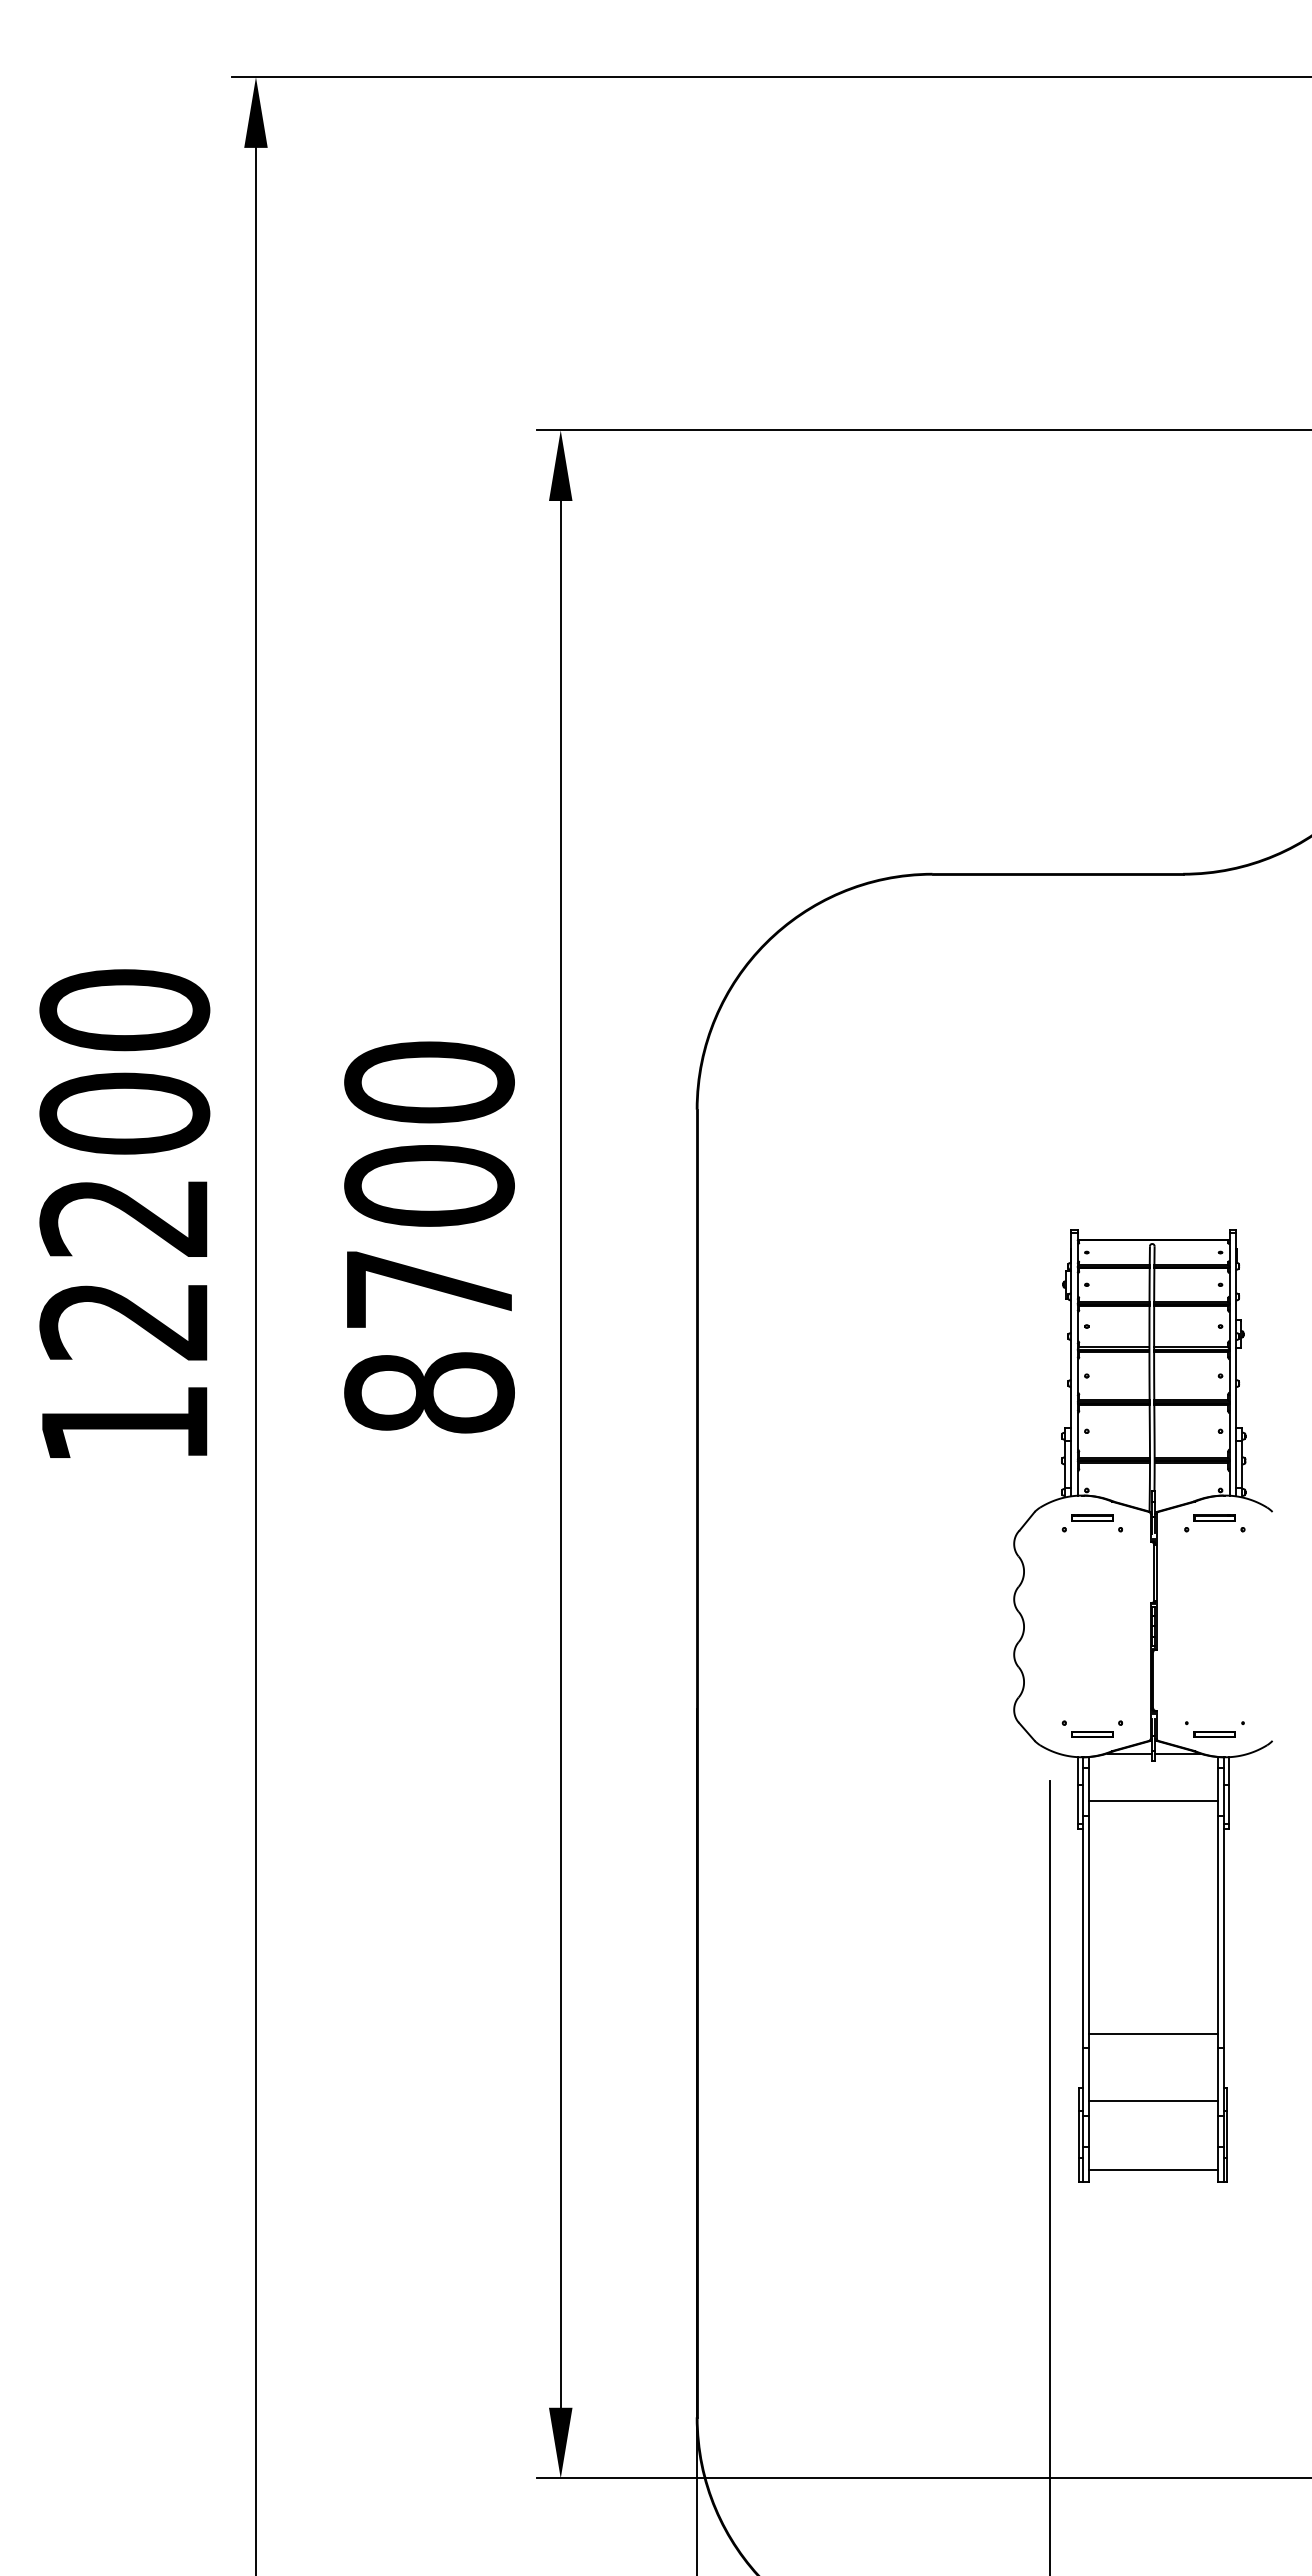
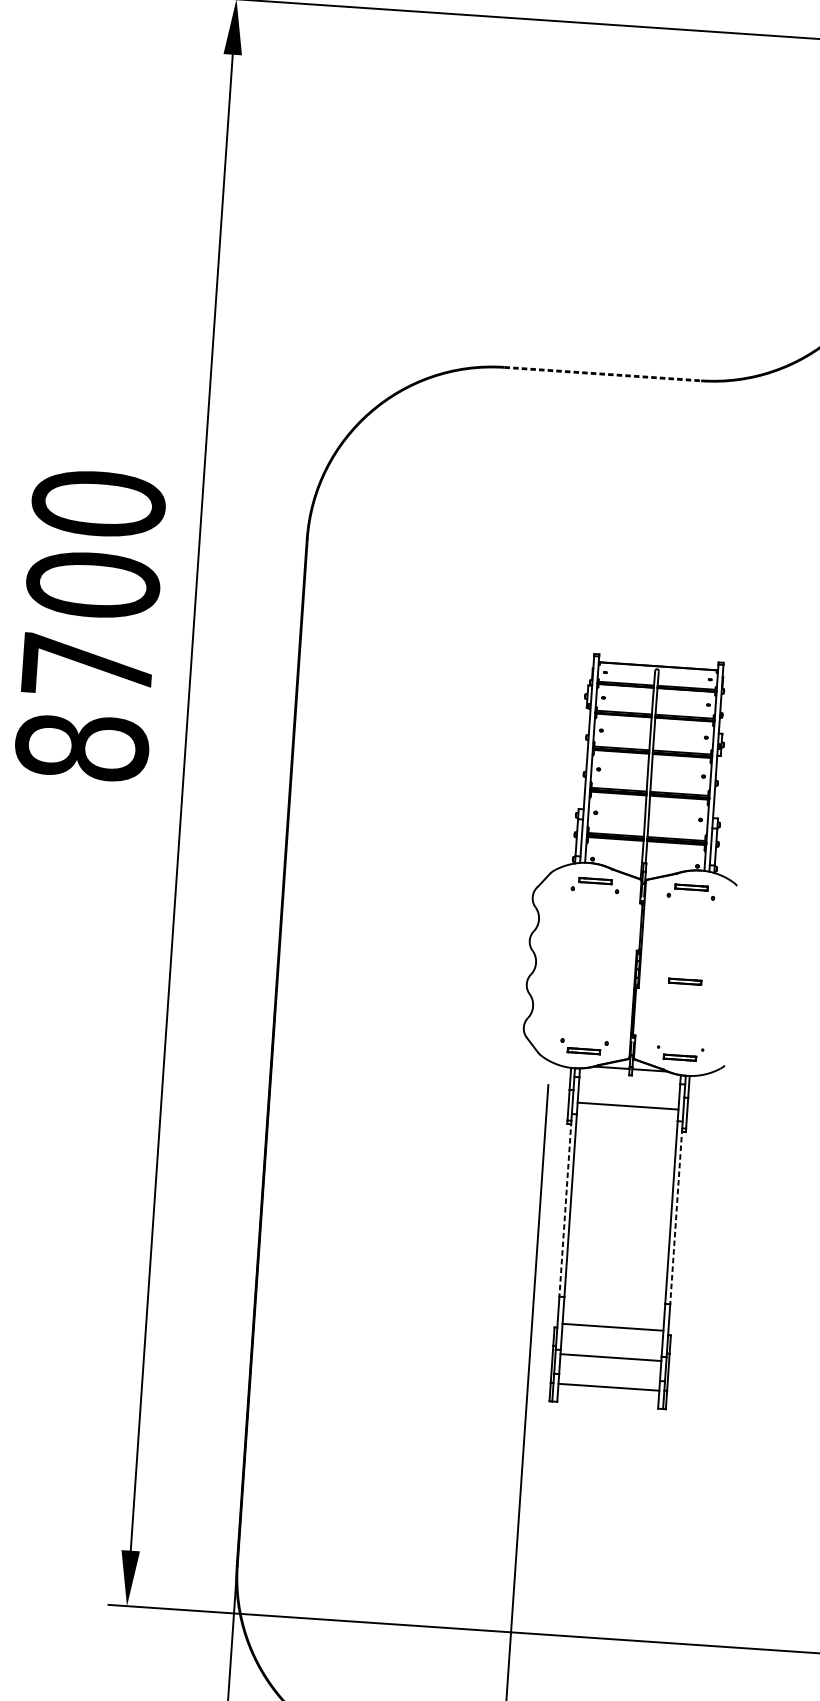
line: (1058, 874) -> (603, 374), solid -> dashed
part: (1214, 1637) -> (684, 981), added
line: (1082, 1936) -> (565, 1208), solid -> dashed
line: (1223, 1936) -> (675, 1216), solid -> dashed
line: (1152, 2033) -> (612, 1327), moved
line: (1152, 2101) -> (608, 1387), moved
line: (1152, 2170) -> (610, 1357), moved

